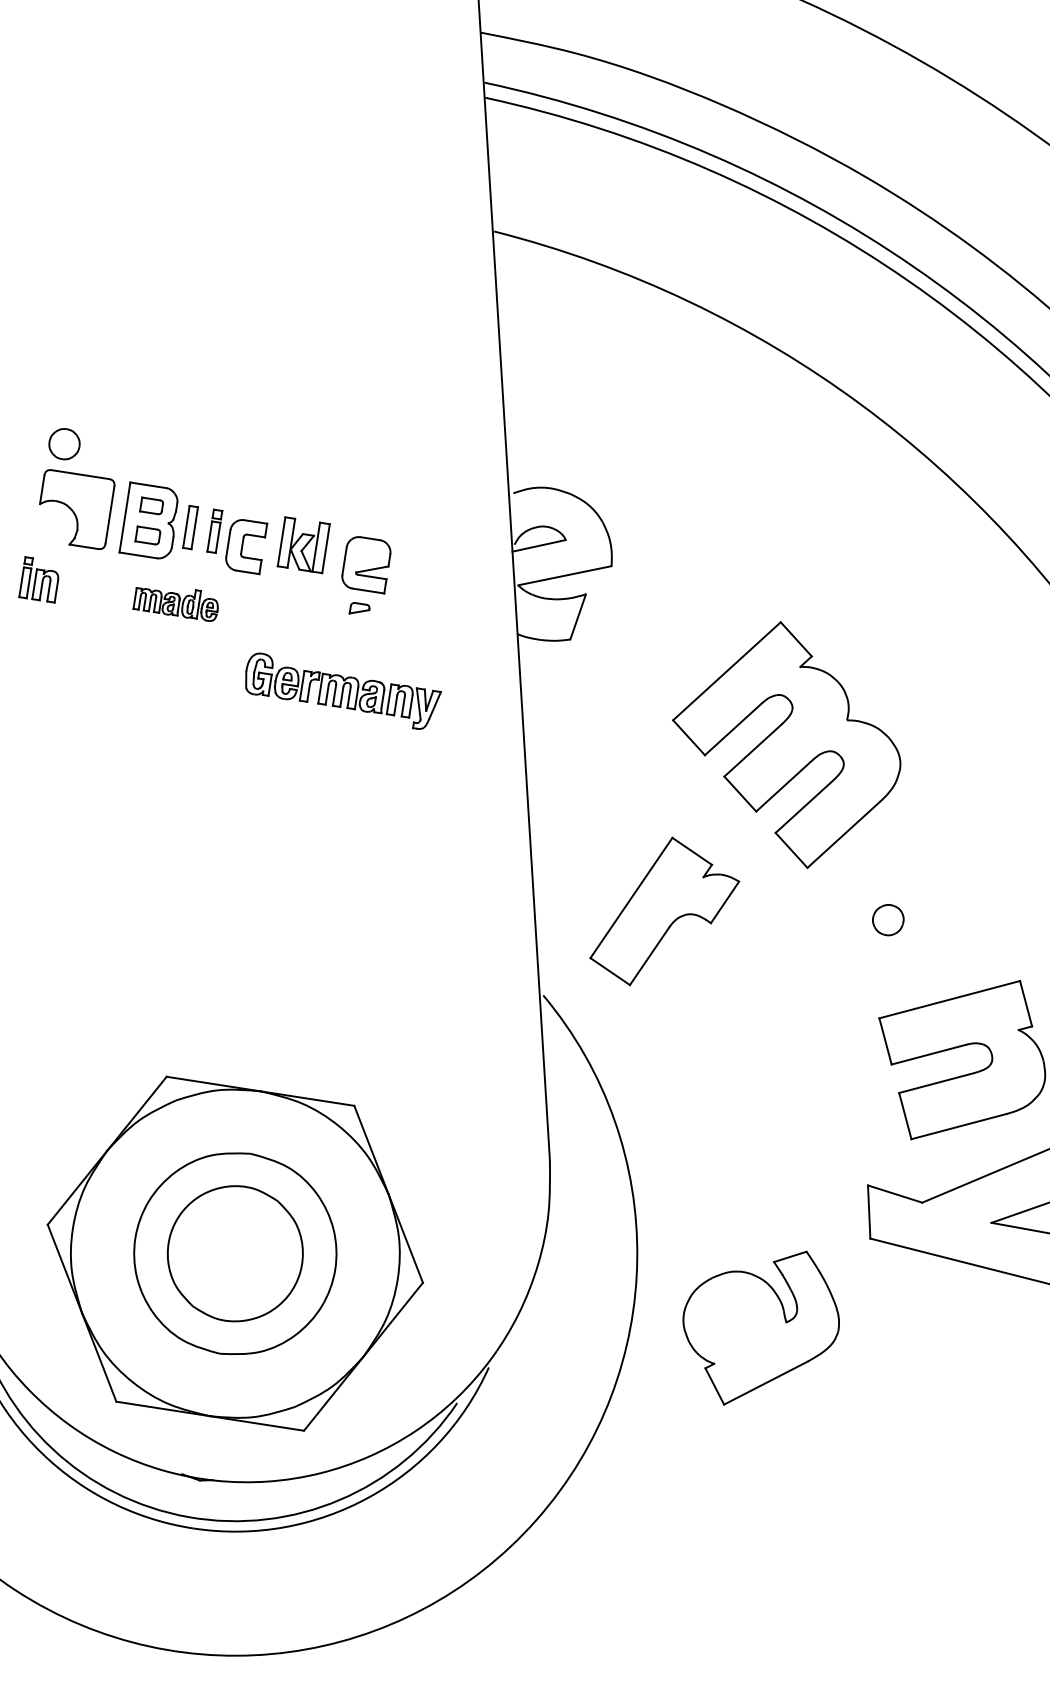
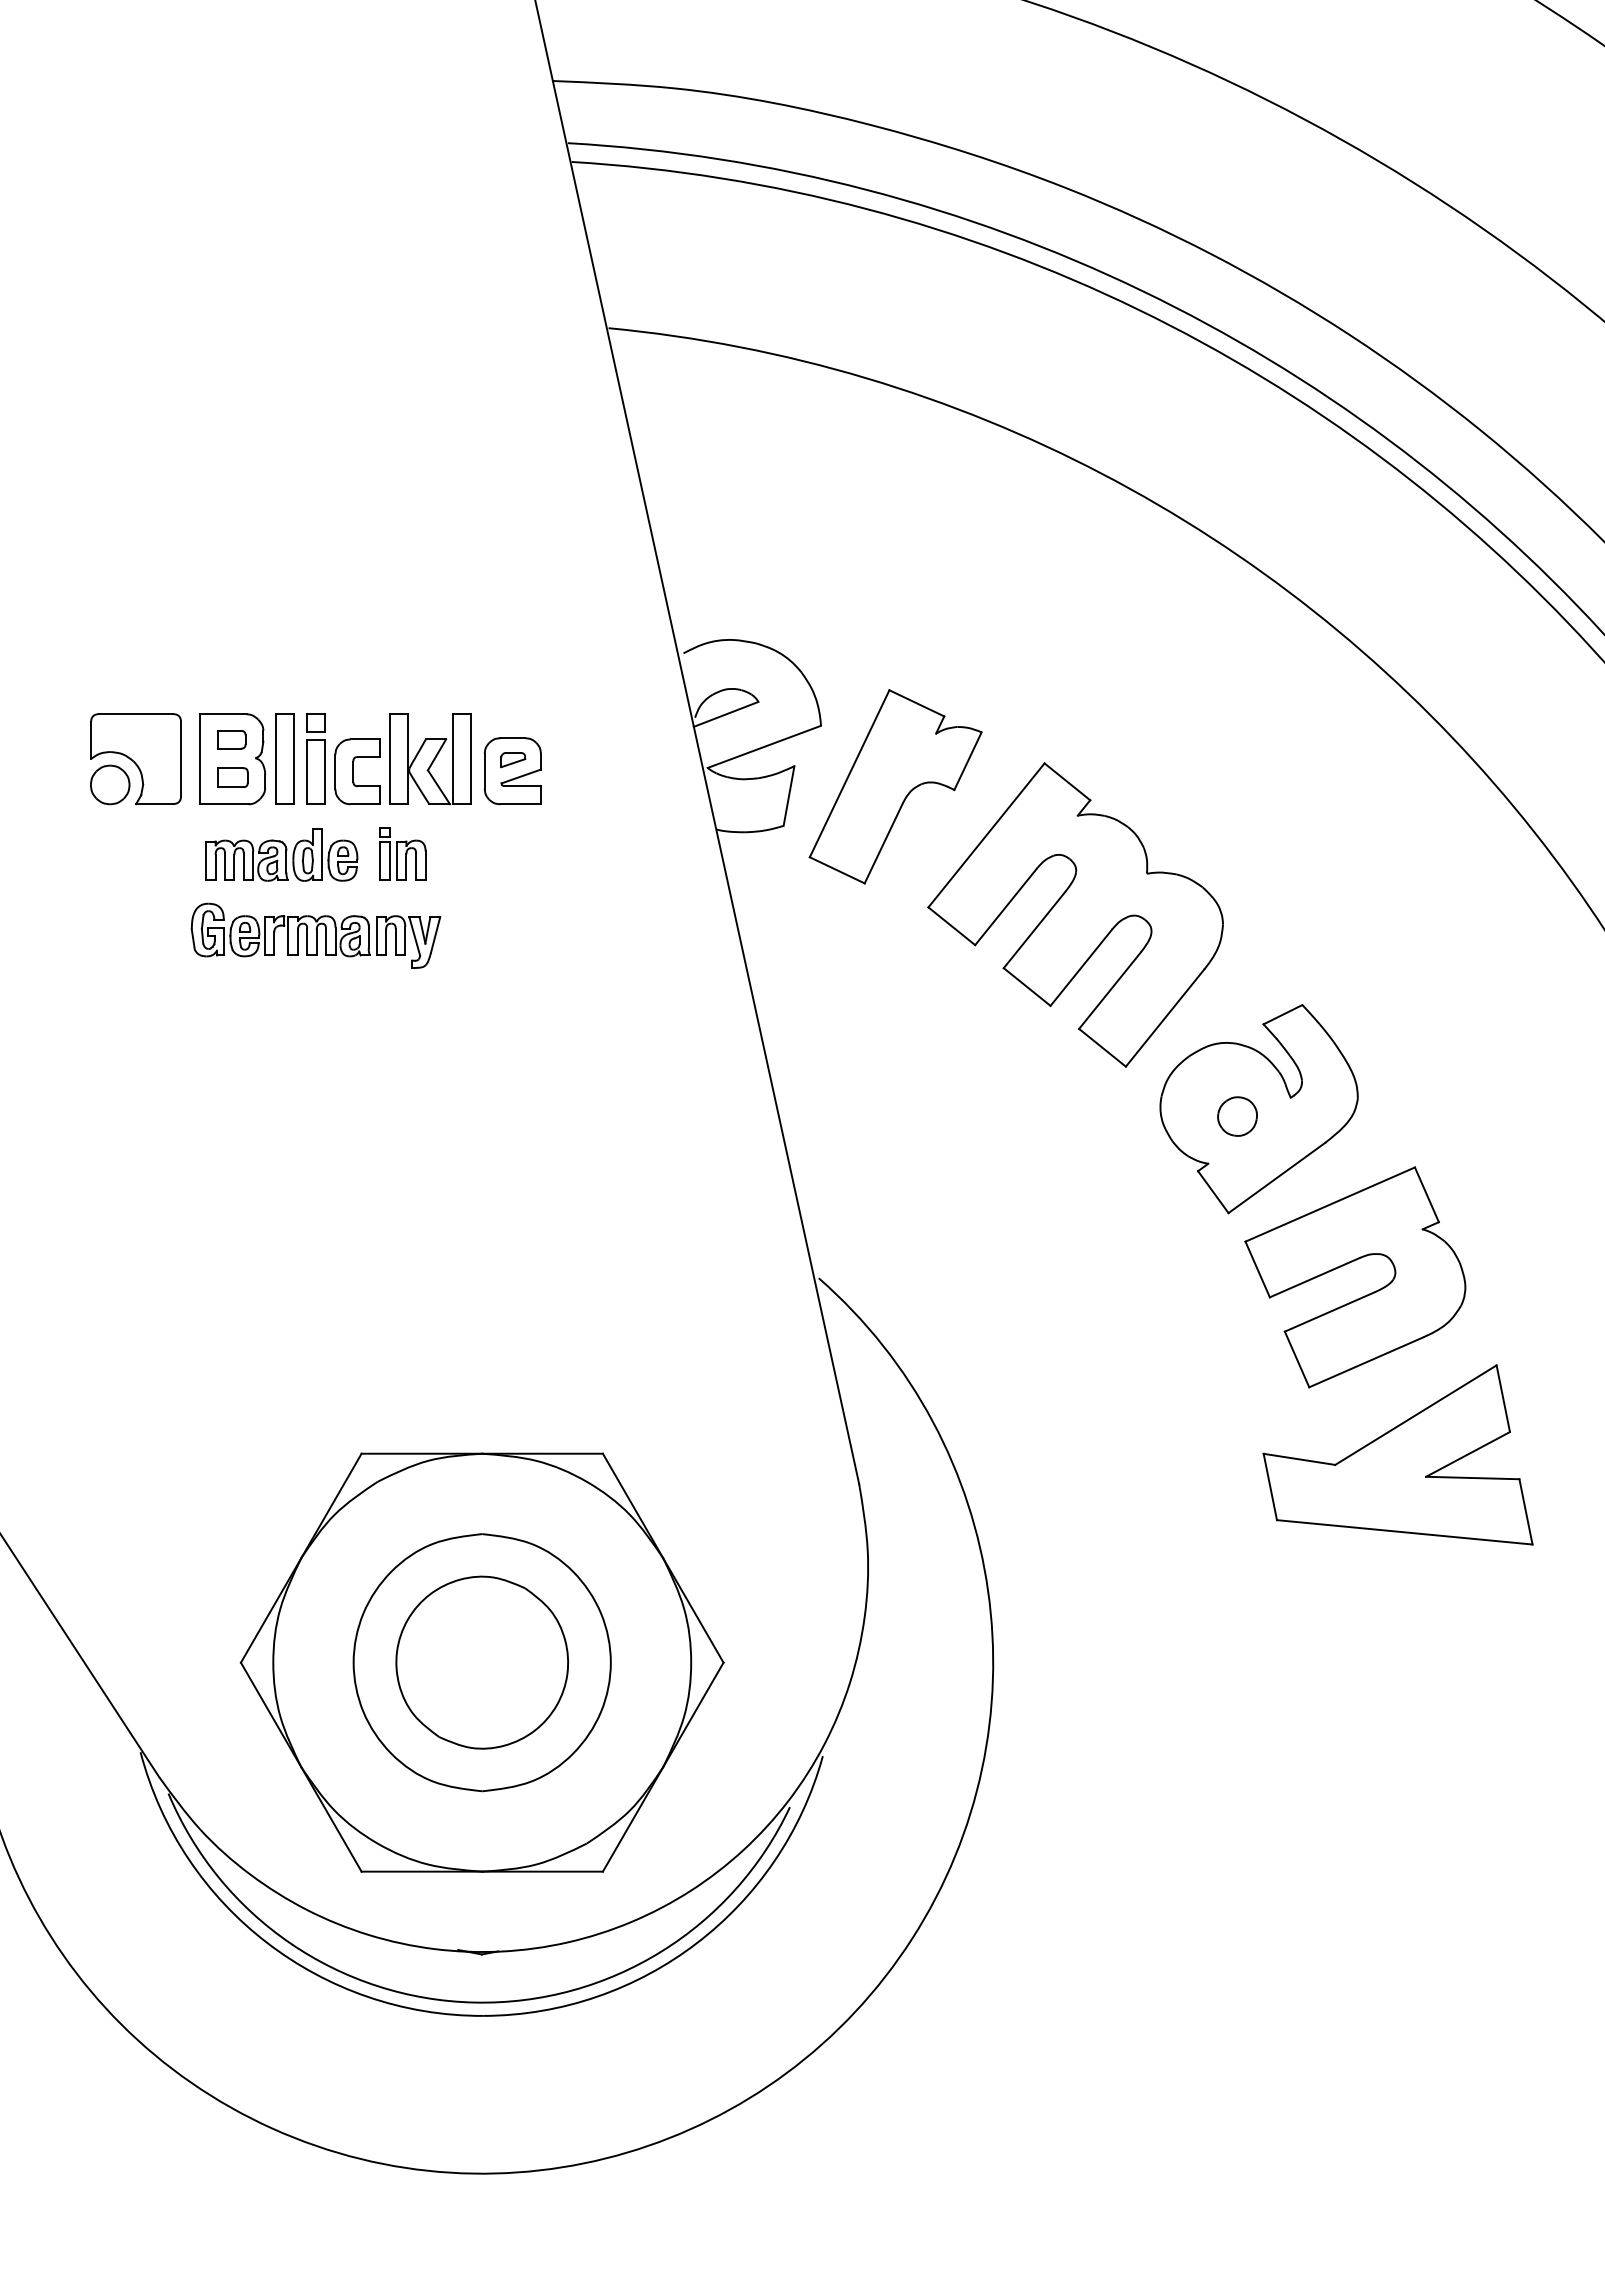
part: (64, 443) -> (110, 784), moved
part: (190, 527) -> (284, 758), size x1.67
part: (214, 530) -> (315, 758), size x1.67
part: (303, 545) -> (430, 759), size x1.43
part: (39, 579) -> (402, 853), moved
part: (176, 601) -> (281, 854), size x1.43
part: (359, 609) -> (513, 760), moved
part: (341, 691) -> (315, 935), moved
part: (665, 913) -> (895, 786), moved
part: (759, 1327) -> (1258, 1109), moved

